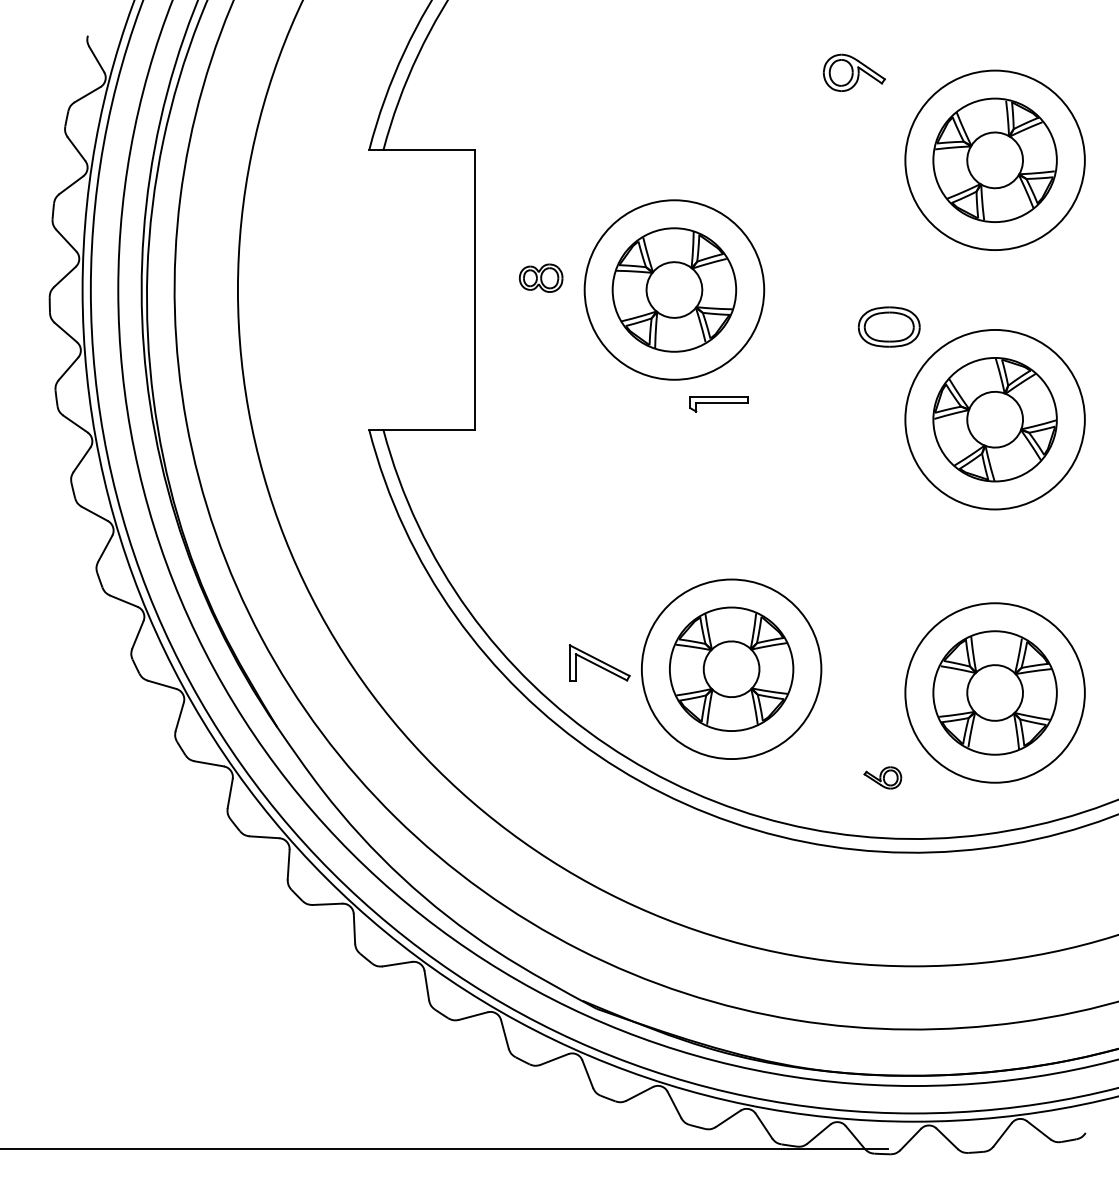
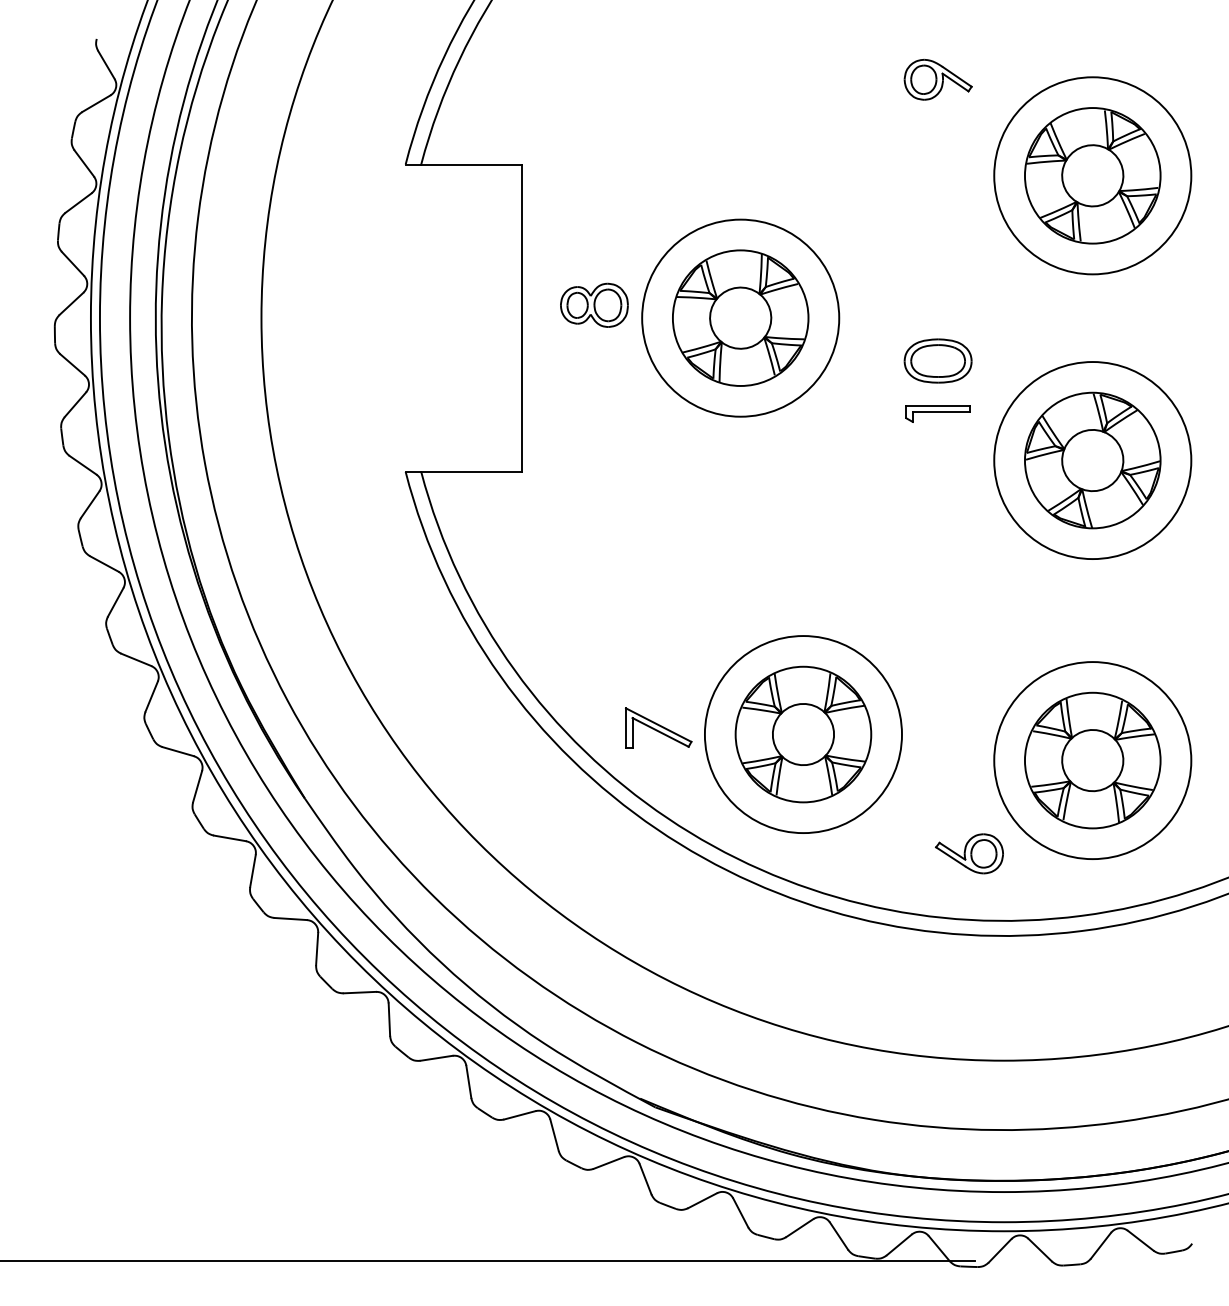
part: (540, 277) -> (593, 304), size x1.43
part: (888, 326) -> (937, 360), moved
part: (718, 404) -> (937, 414), moved
part: (882, 777) -> (969, 853), size x1.67

